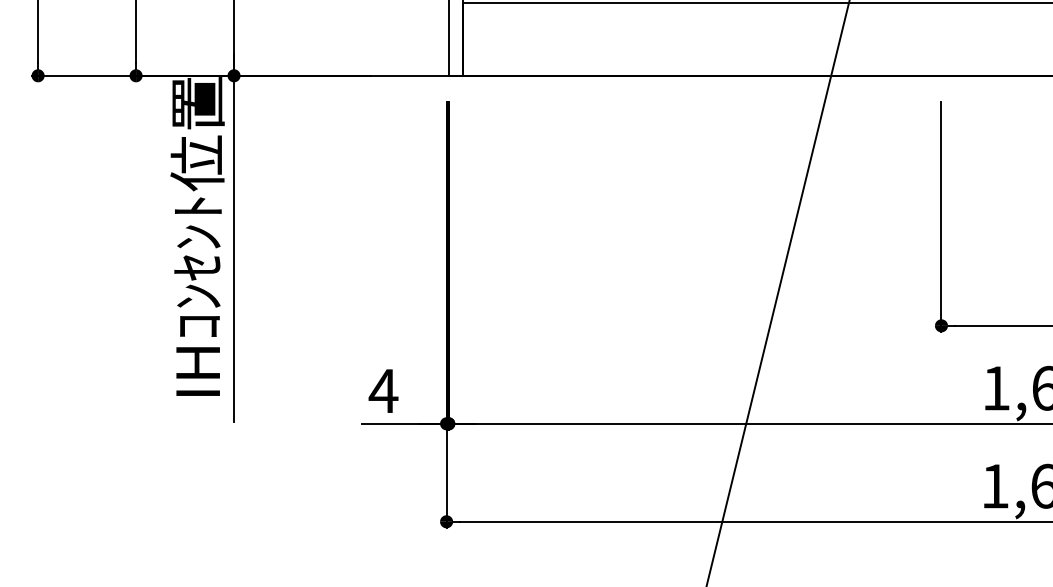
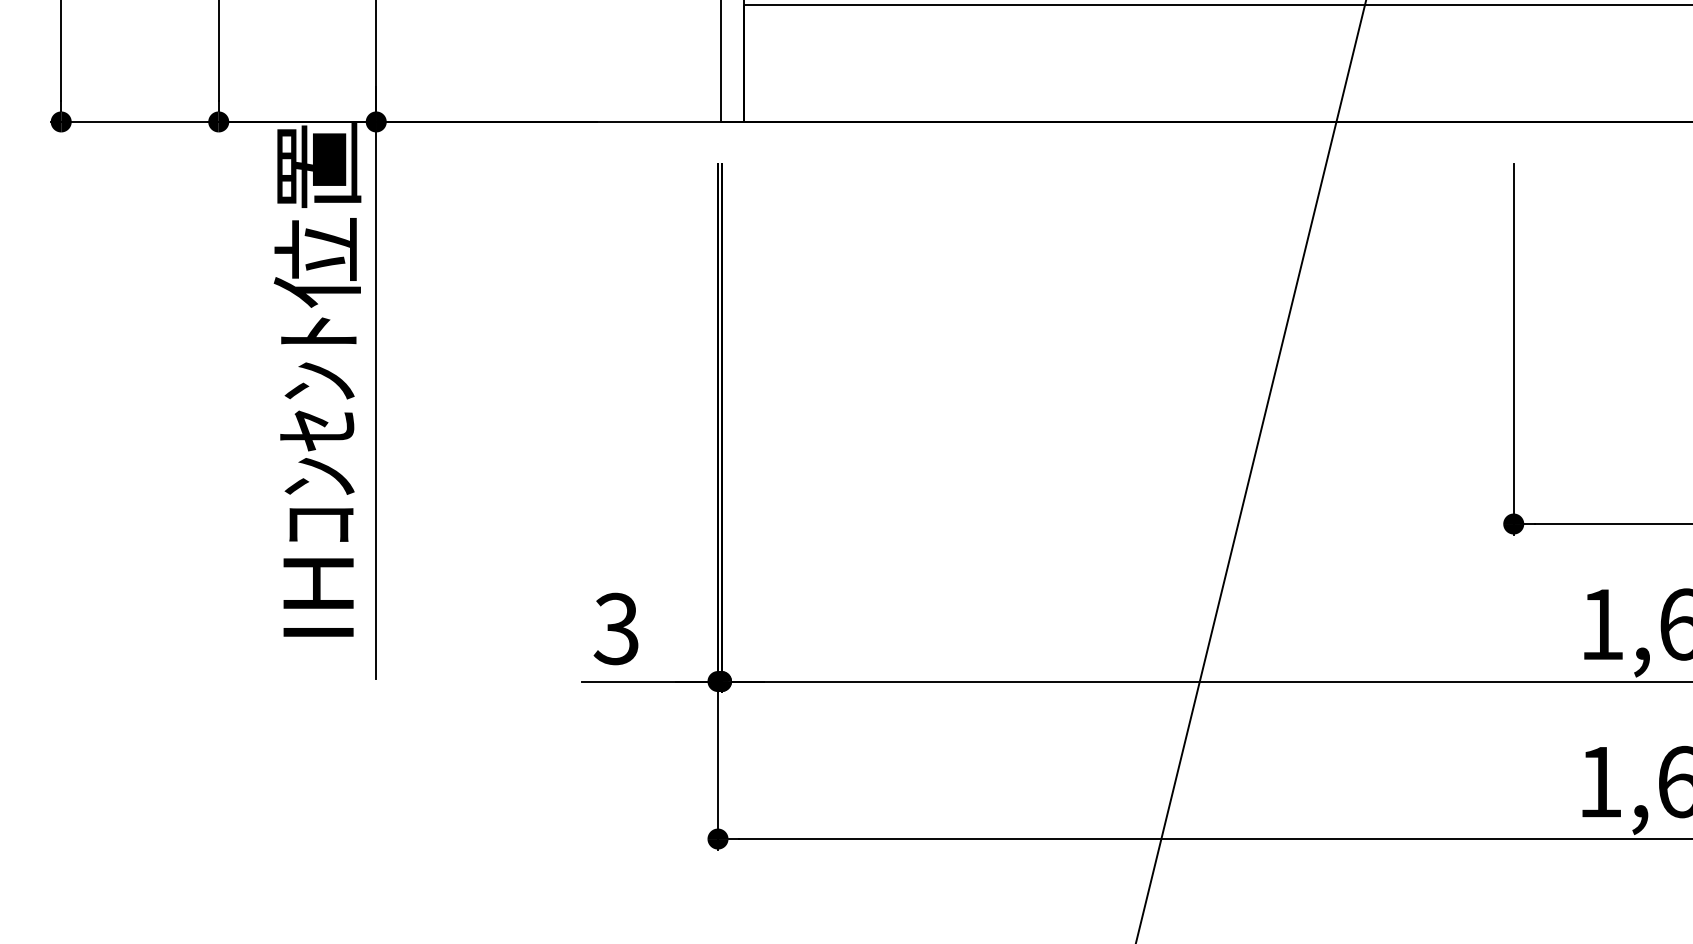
text: (383, 390) -> (616, 627), 4 -> 3

